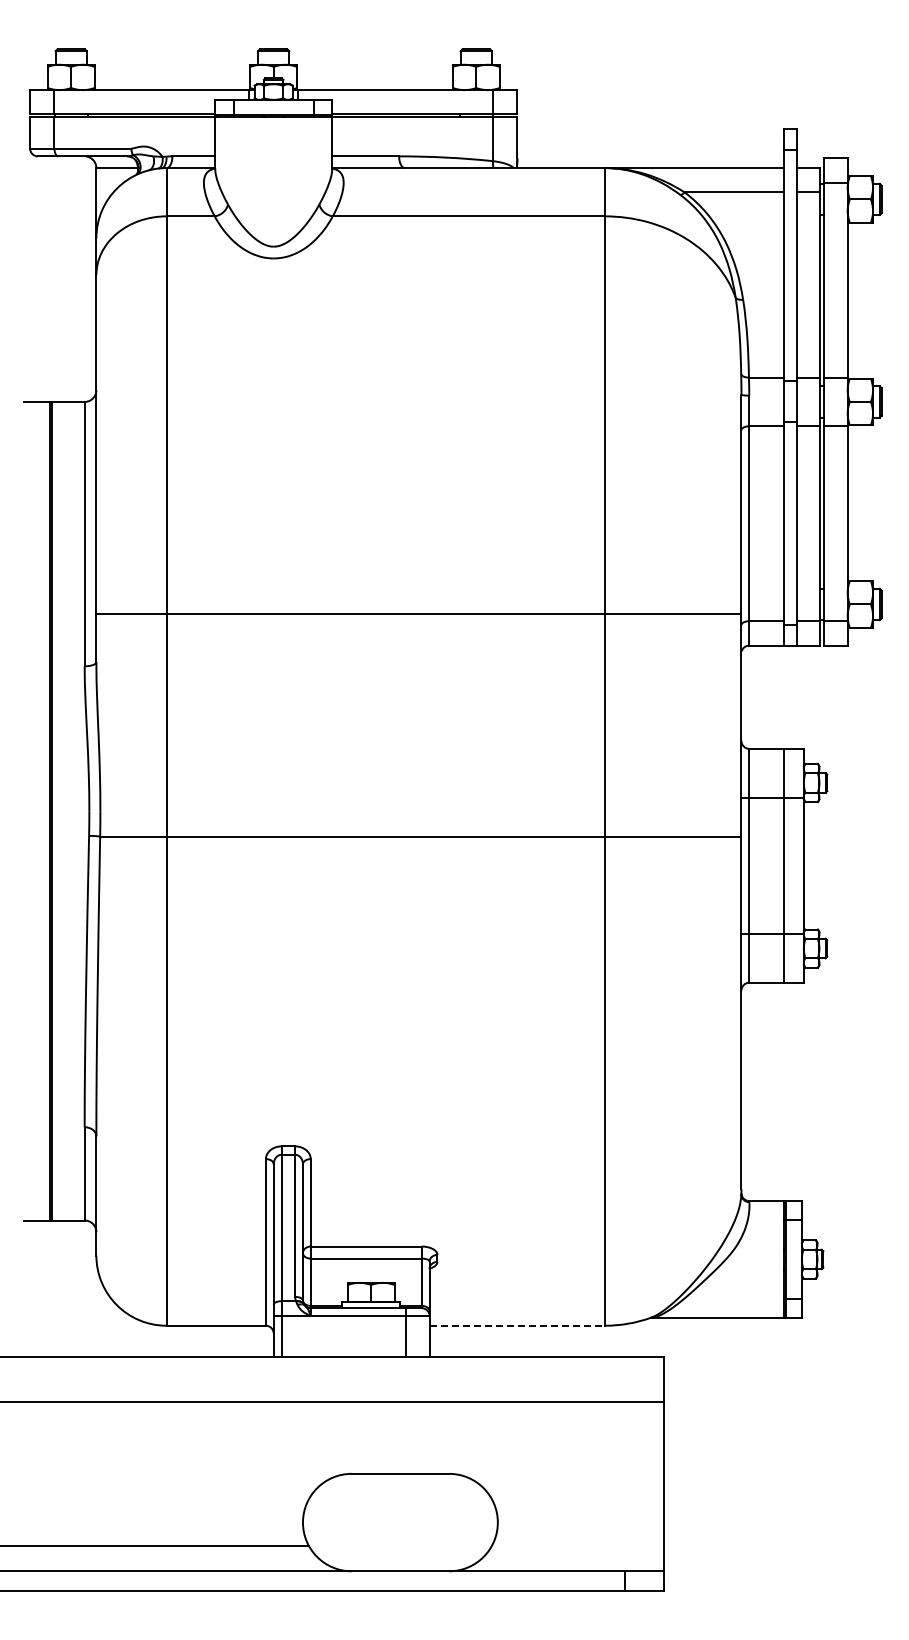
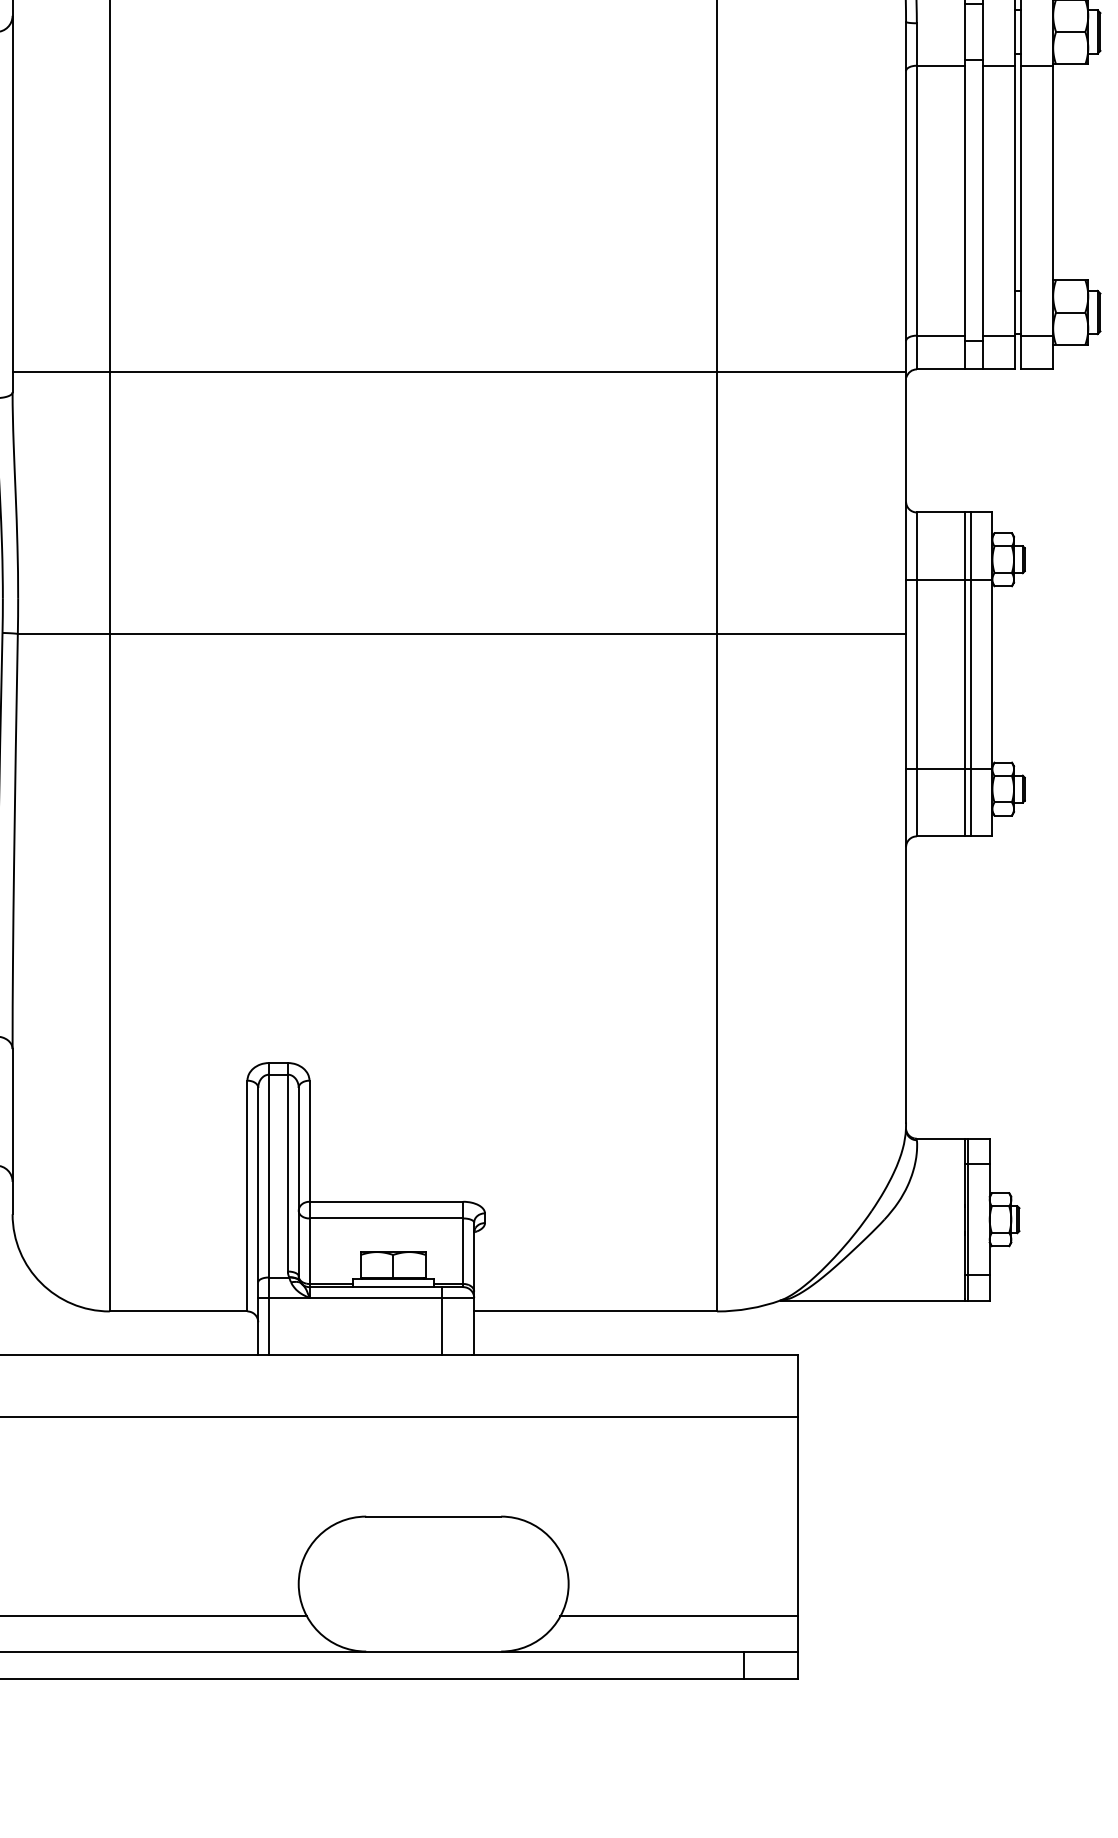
line: (418, 613) -> (458, 372), moved
line: (788, 865) -> (971, 674), added
line: (517, 1325) -> (595, 1311), dashed -> solid
line: (577, 1545) -> (678, 1615), added

